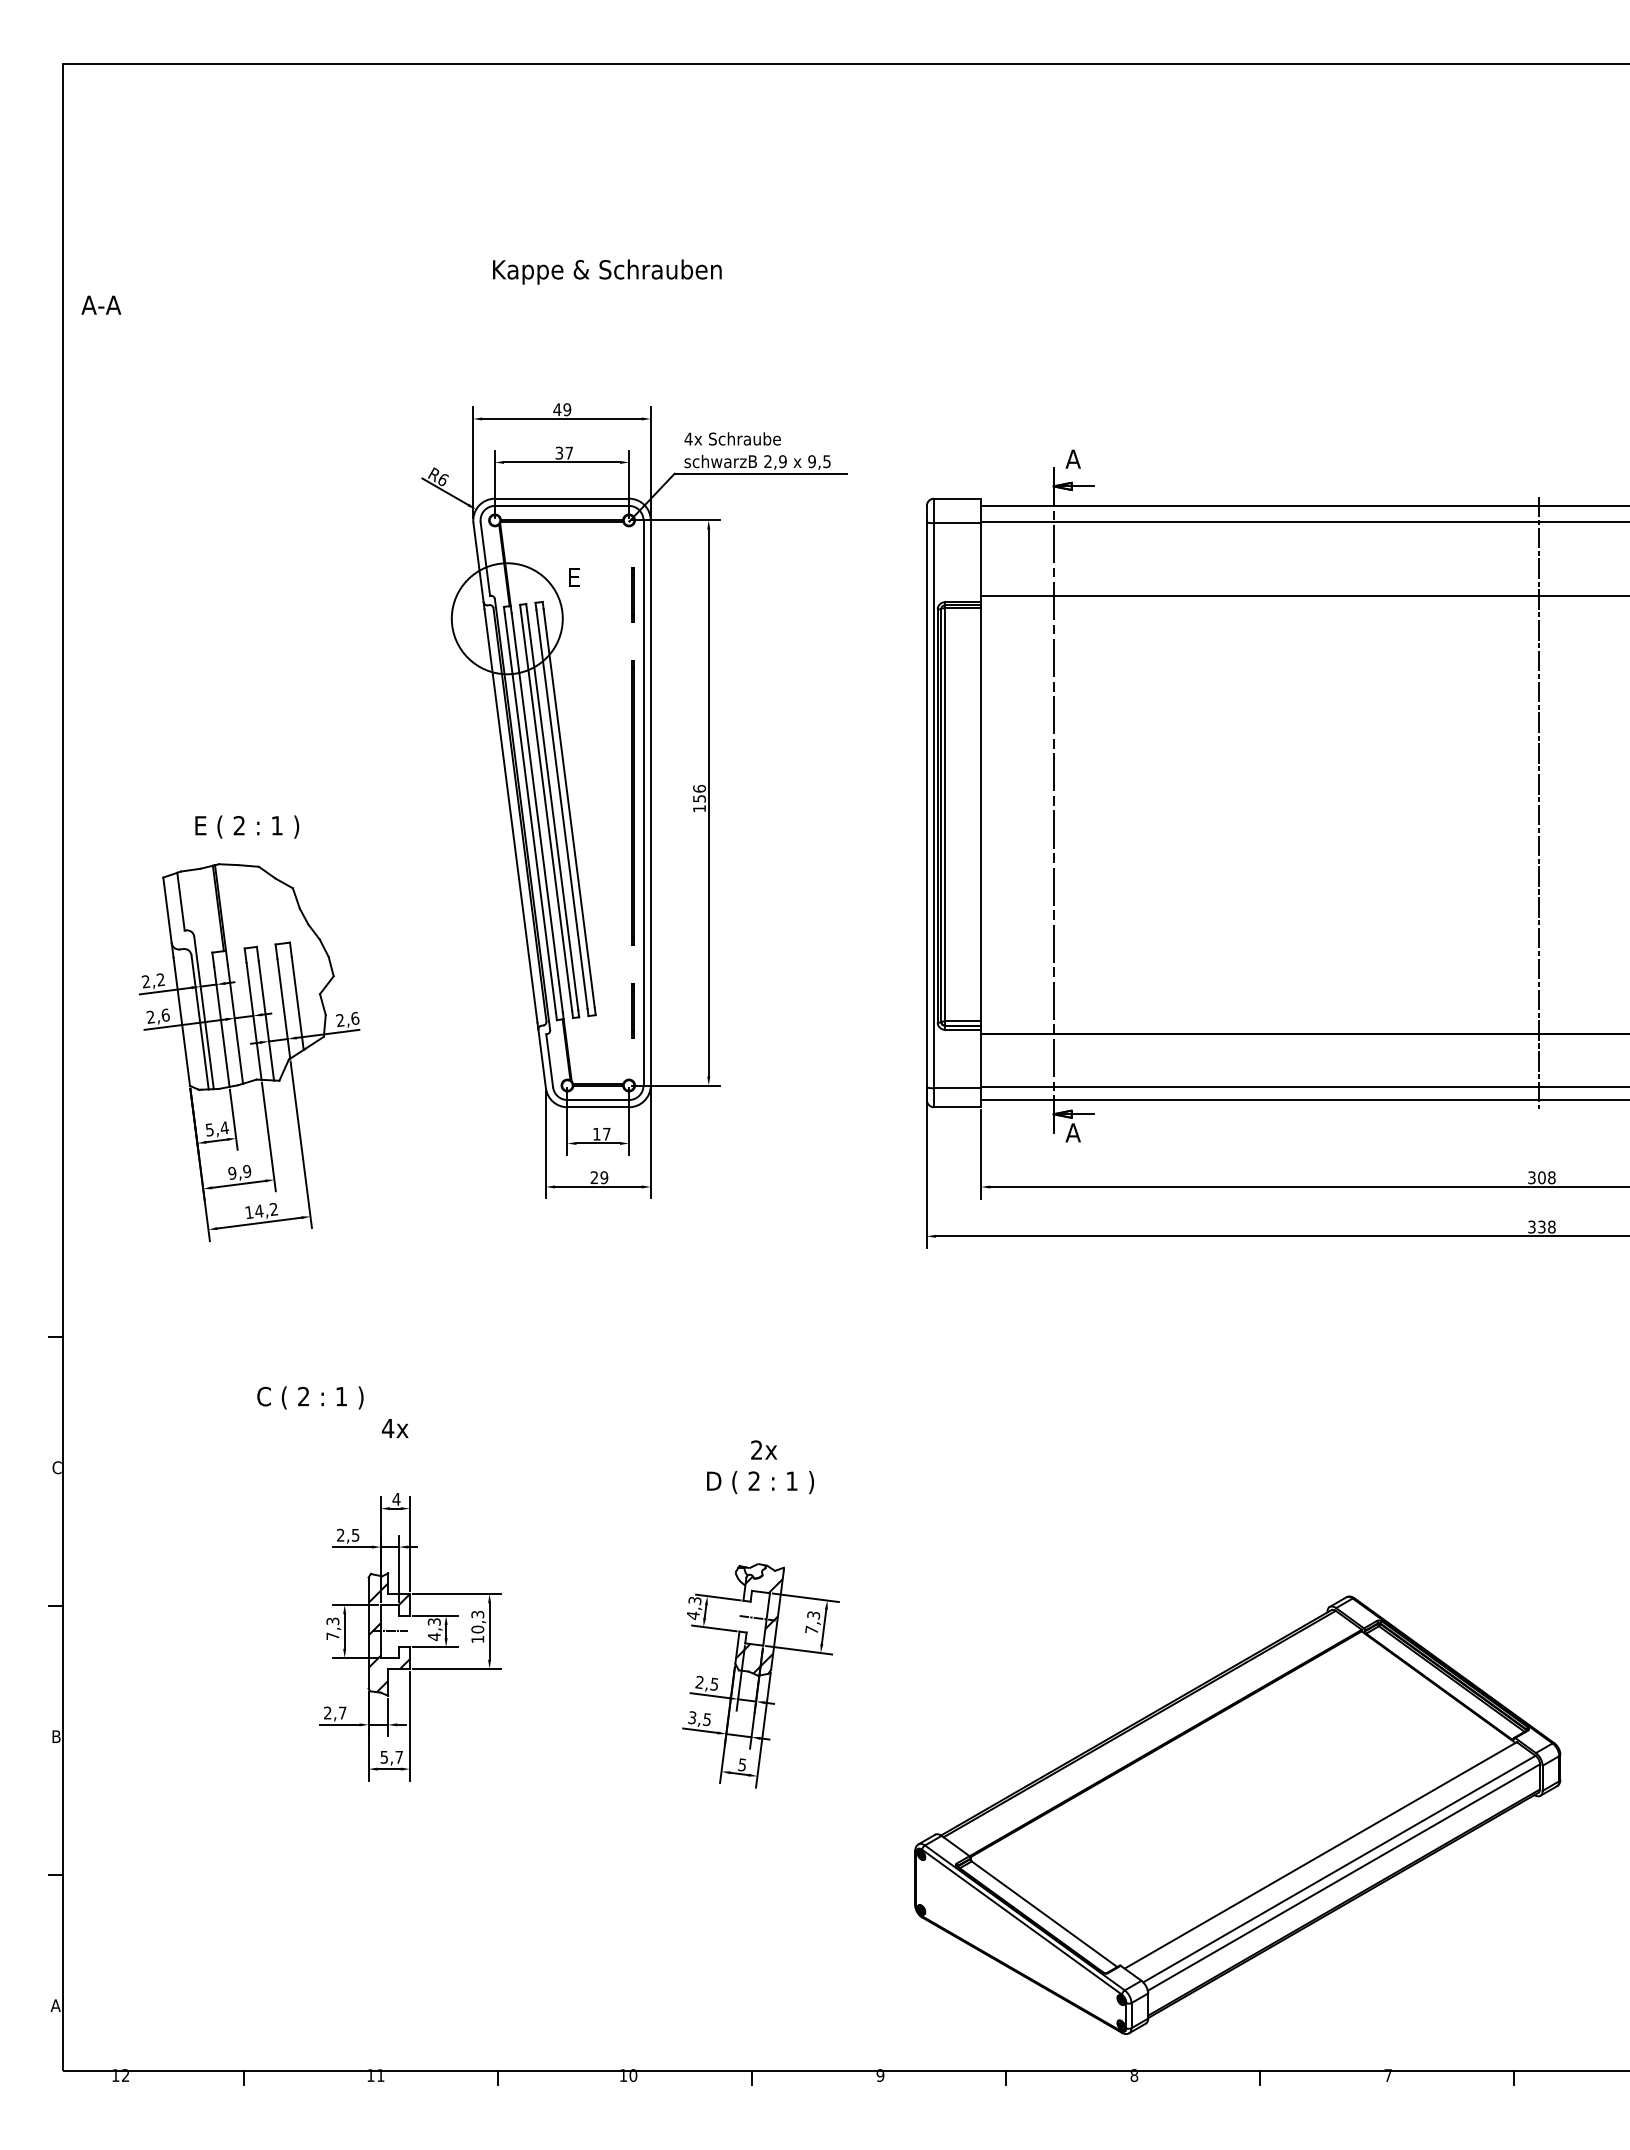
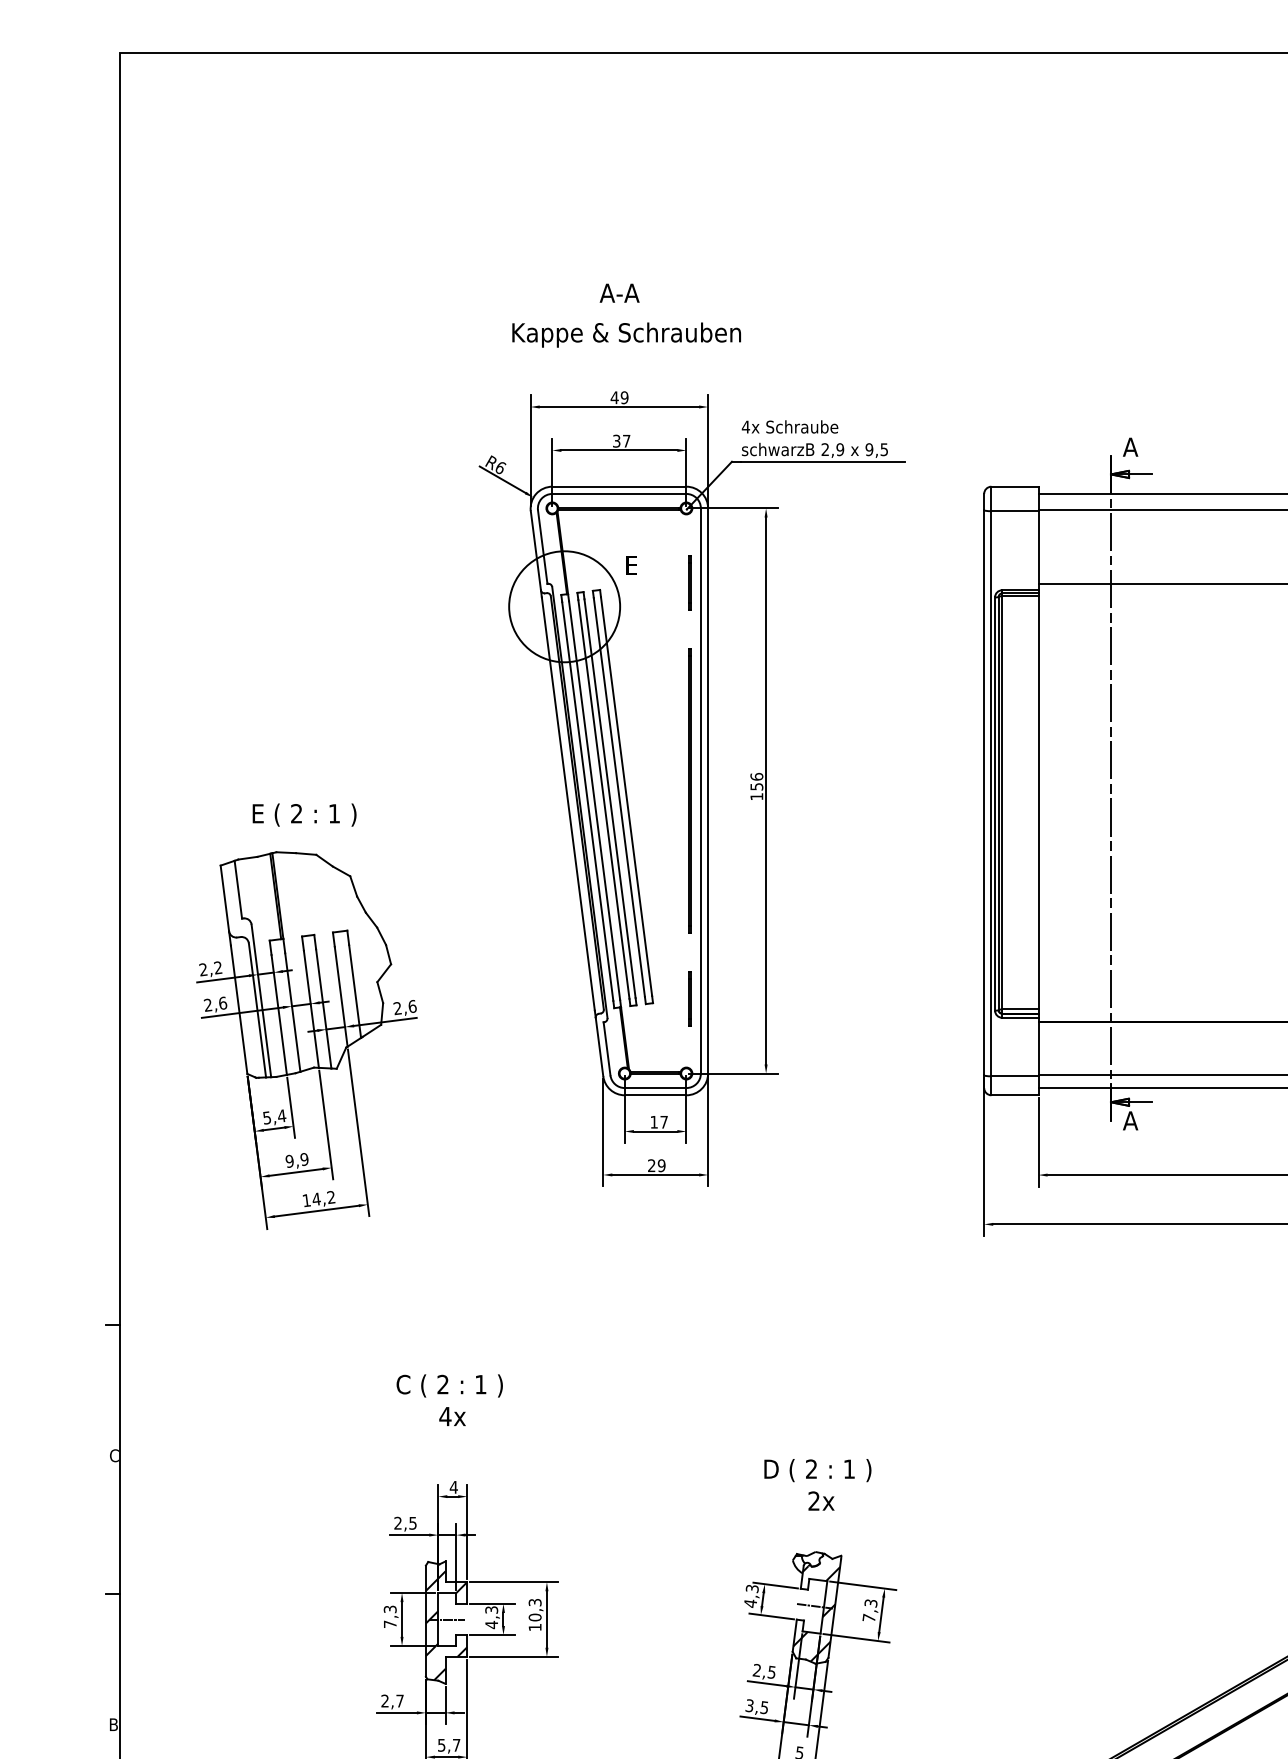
text: (607, 271) -> (626, 334), moved
text: (101, 304) -> (619, 292), moved
text: (310, 1397) -> (449, 1385), moved
text: (764, 1449) -> (821, 1500), moved

